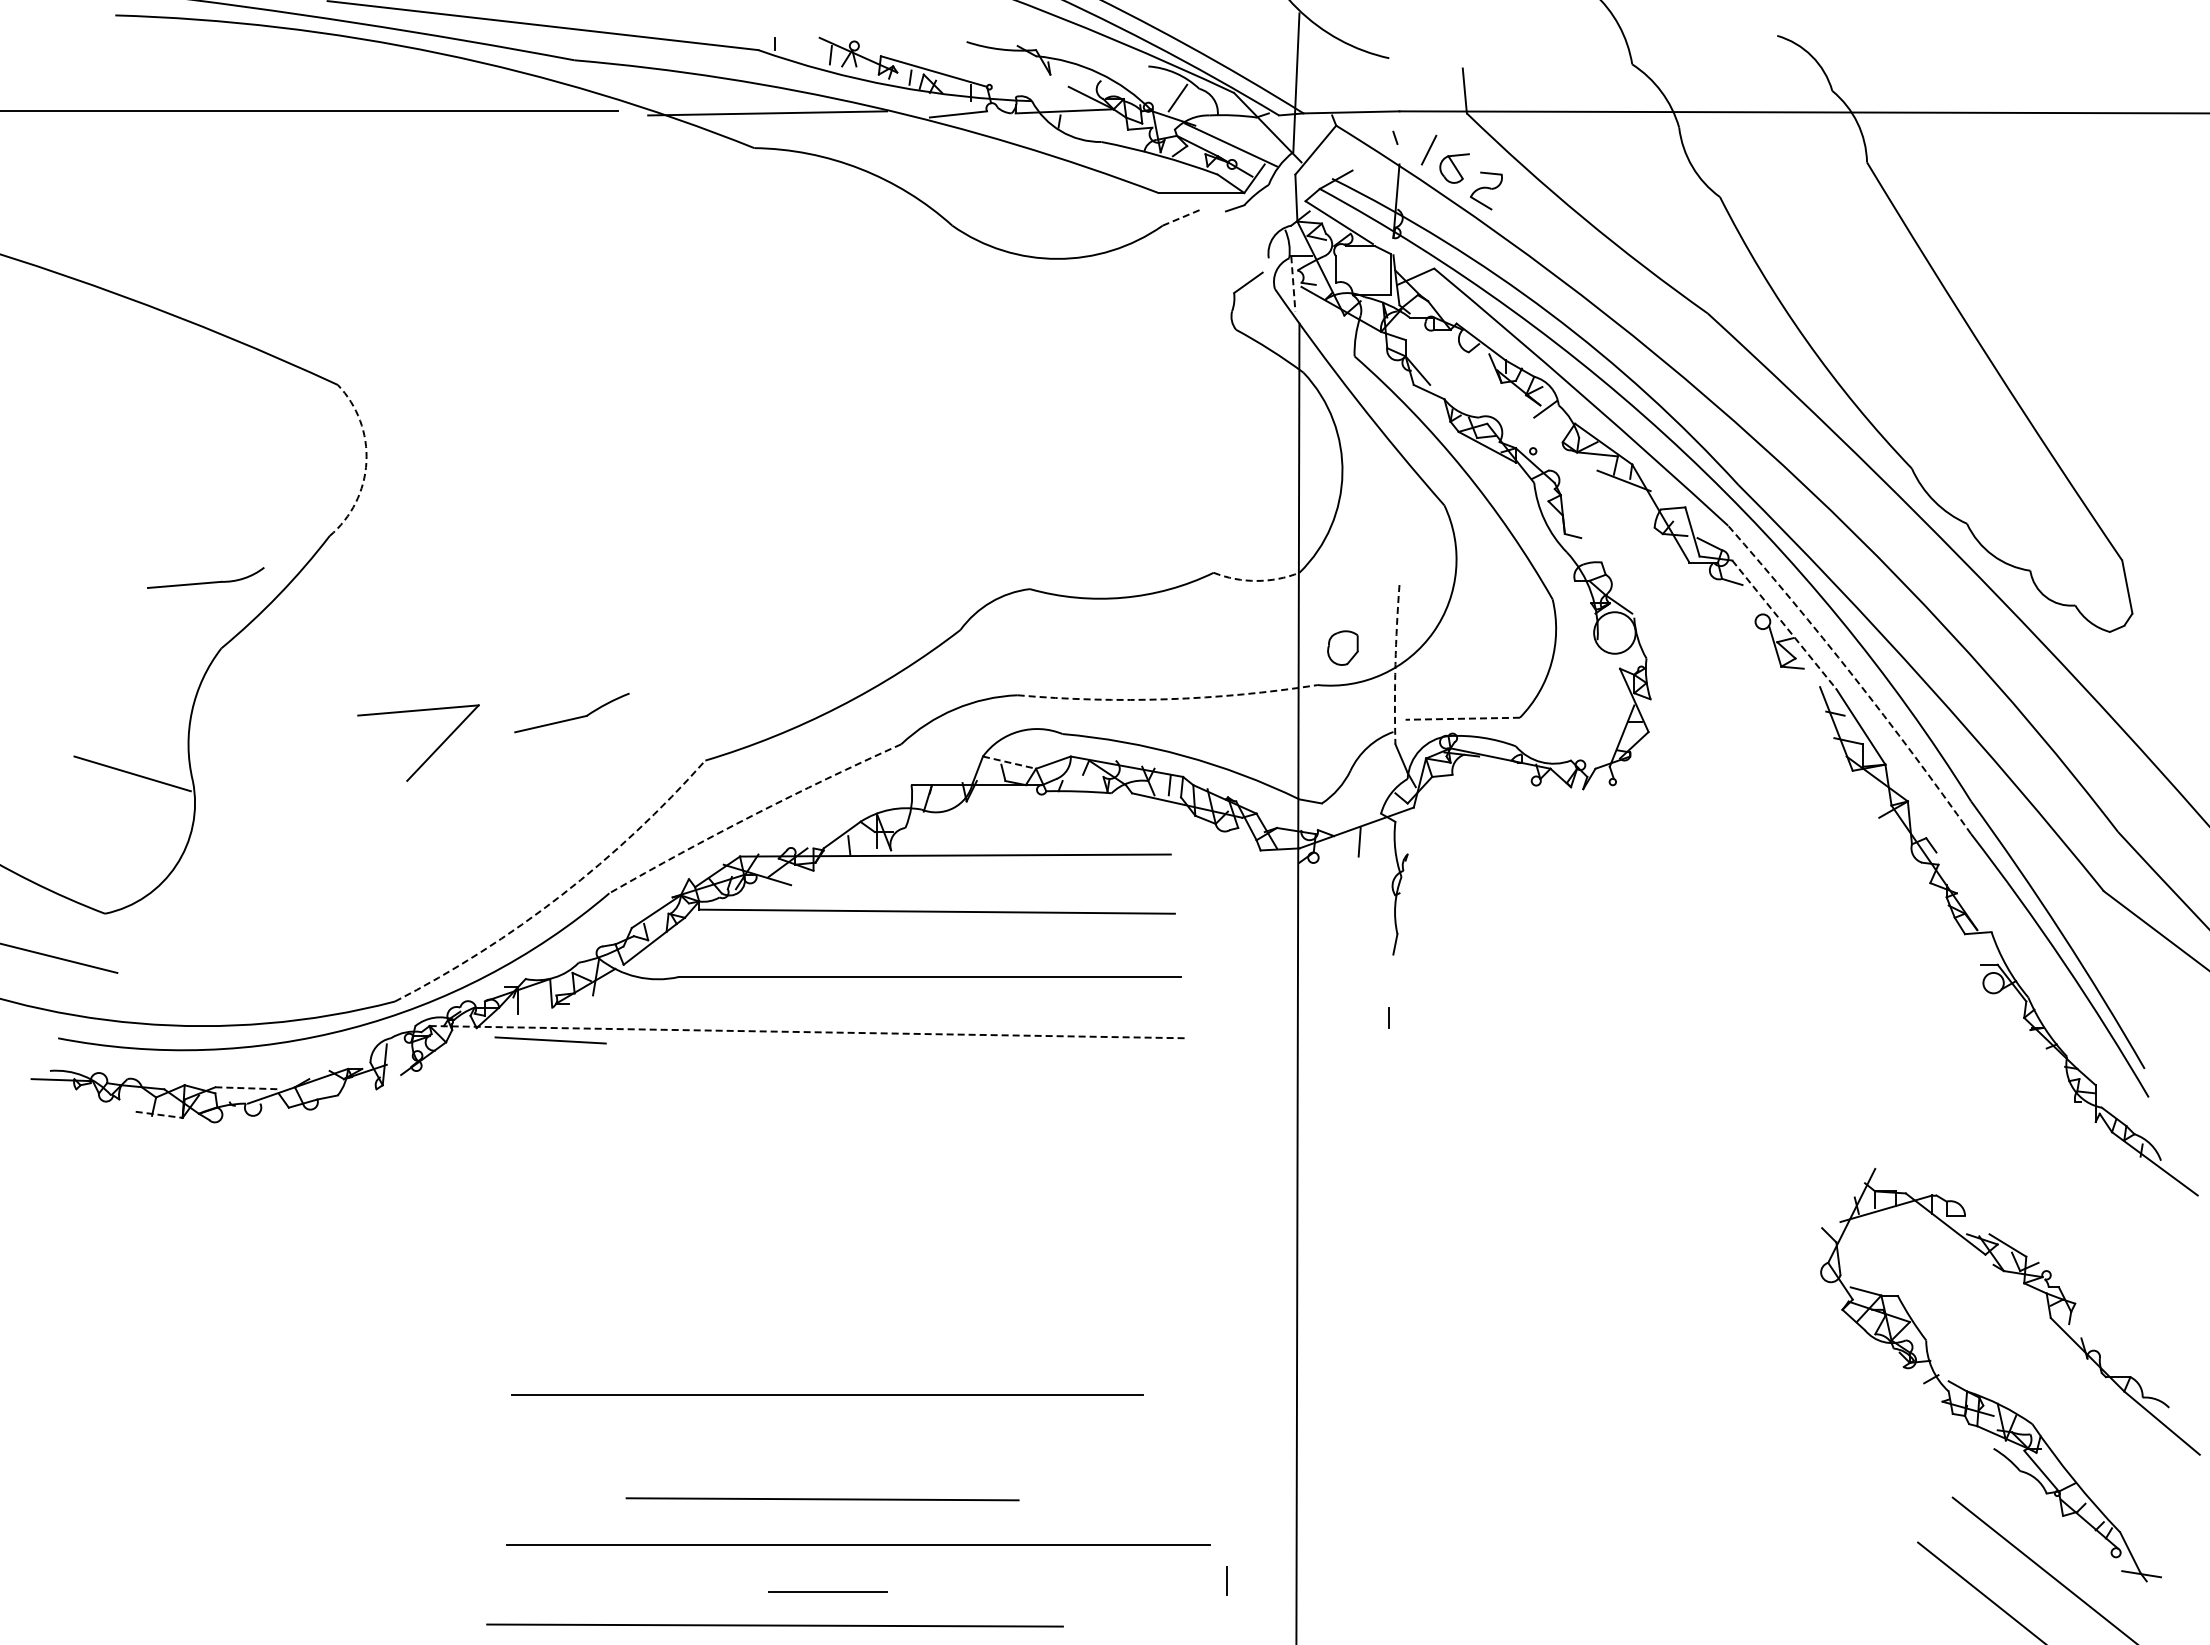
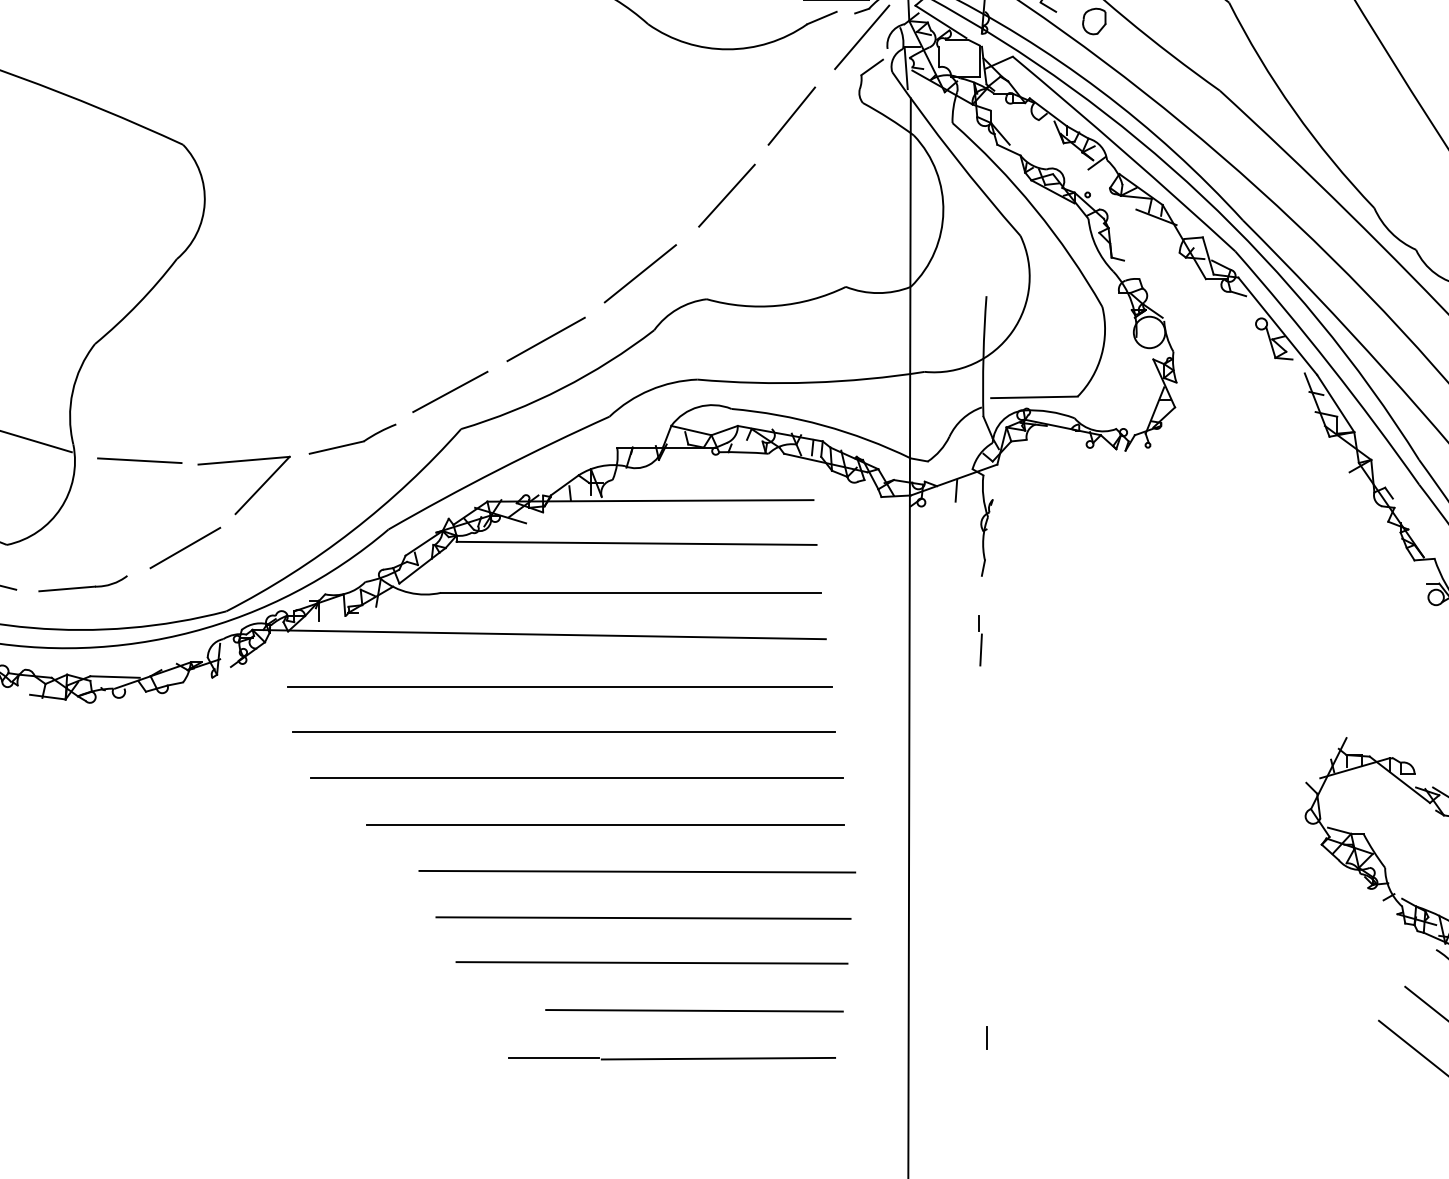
line: (1182, 217) -> (822, 18), dashed -> solid
line: (1234, 242) -> (861, 36), added
line: (1293, 283) -> (906, 67), dashed -> solid
line: (1141, 346) -> (791, 115), added
line: (1056, 452) -> (726, 195), added
arc: (366, 462) -> (204, 203), dashed -> solid
line: (942, 555) -> (640, 273), added
part: (205, 577) -> (82, 583), moved
arc: (1256, 580) -> (878, 292), dashed -> solid
line: (1784, 624) -> (1277, 326), dashed -> solid
line: (817, 641) -> (546, 338), added
part: (1342, 647) -> (1094, 21), moved
arc: (1395, 664) -> (983, 356), dashed -> solid
arc: (1853, 676) -> (1330, 365), dashed -> solid
arc: (1168, 699) -> (811, 382), dashed -> solid
line: (691, 711) -> (450, 391), added
part: (571, 712) -> (352, 438), moved
line: (1462, 718) -> (1034, 397), dashed -> solid
part: (430, 754) -> (253, 494), moved
line: (1010, 762) -> (692, 430), dashed -> solid
arc: (753, 815) -> (497, 470), dashed -> solid
arc: (561, 895) -> (352, 531), dashed -> solid
line: (340, 917) -> (185, 547), added
line: (808, 1032) -> (539, 634), dashed -> solid
line: (550, 1040) -> (139, 460), moved
line: (1392, 1052) -> (981, 649), added
line: (248, 1088) -> (115, 677), dashed -> solid
line: (835, 1101) -> (559, 687), added
line: (159, 1114) -> (48, 696), dashed -> solid
line: (840, 1160) -> (563, 731), added
line: (827, 1394) -> (605, 824), moved
line: (945, 1406) -> (642, 917), added
line: (957, 1465) -> (652, 962), added
line: (822, 1499) -> (694, 1010), moved
line: (858, 1544) -> (577, 777), moved
line: (1226, 1580) -> (986, 1037), moved
line: (1045, 1592) -> (718, 1058), added
line: (774, 1625) -> (636, 871), moved

